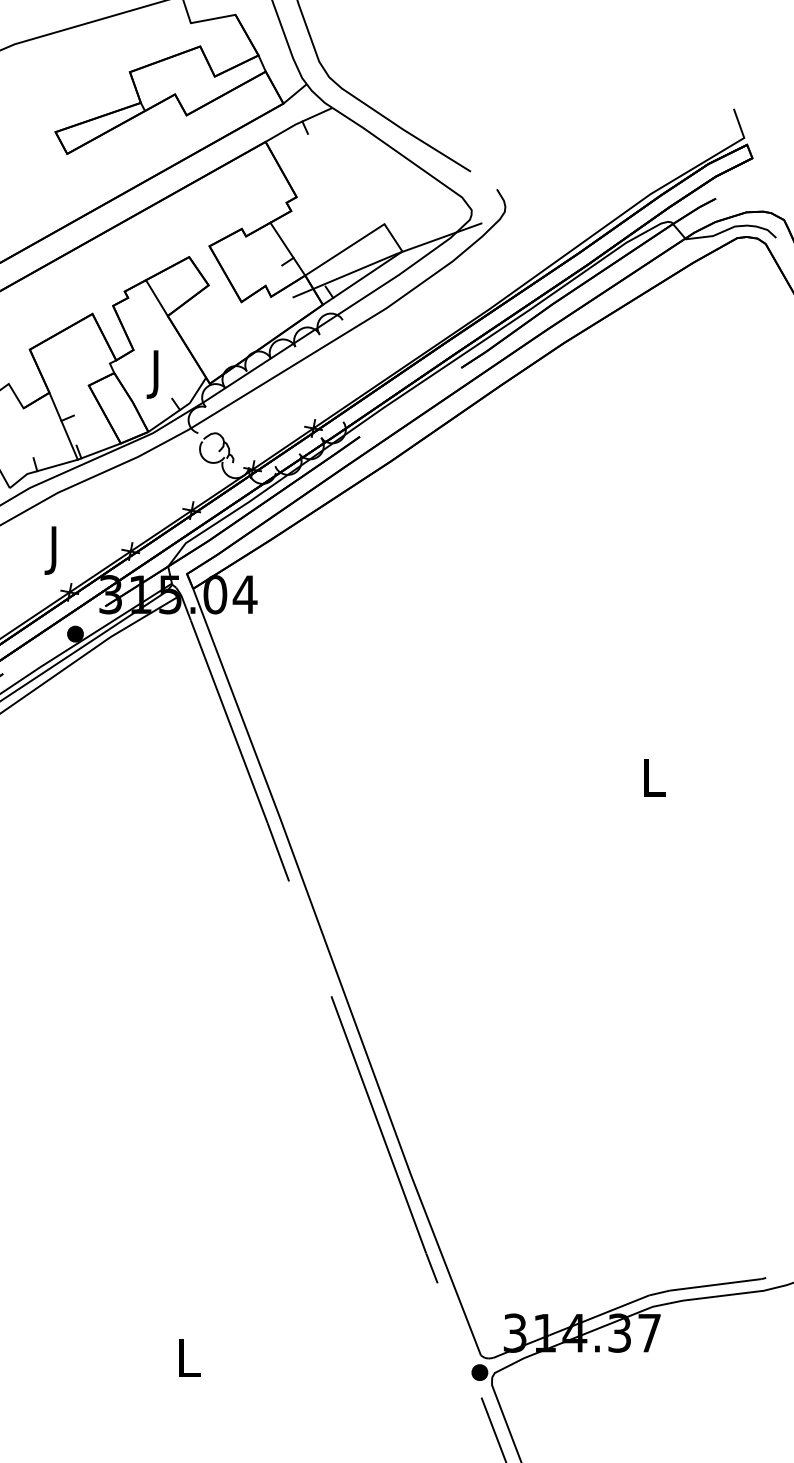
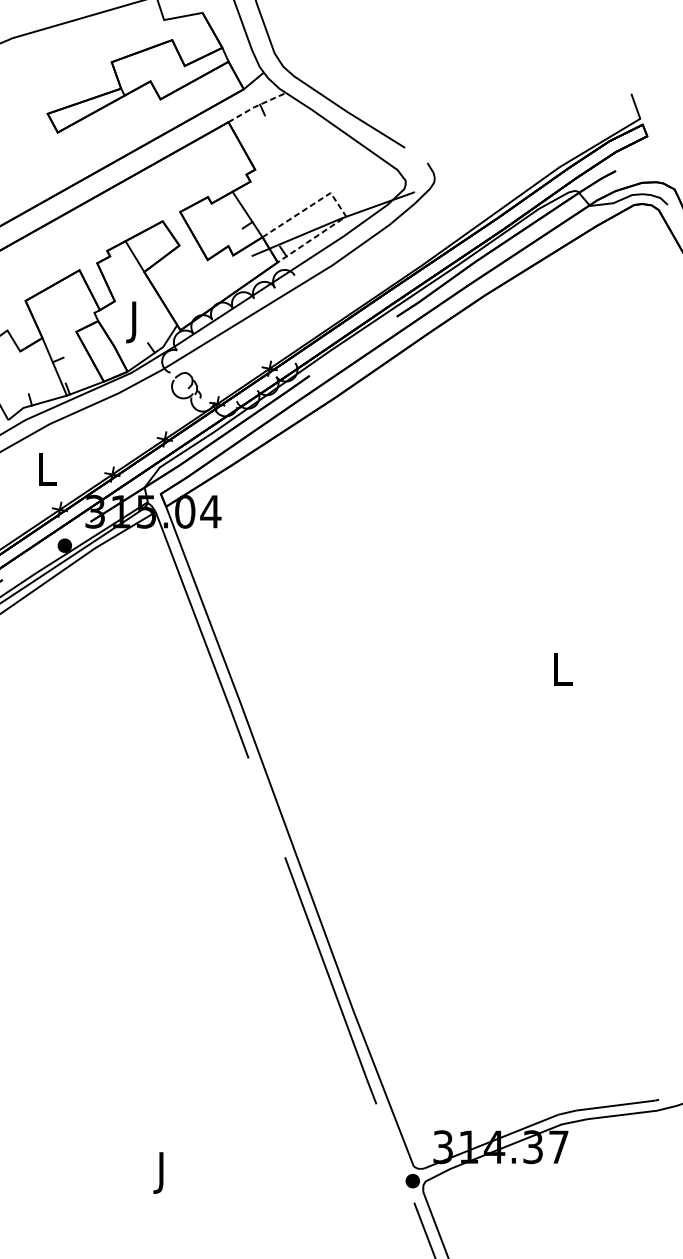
line: (298, 123) -> (256, 106), solid -> dashed
line: (393, 238) -> (338, 205), solid -> dashed
text: (55, 550) -> (47, 473), J -> L
text: (189, 1363) -> (162, 1173), L -> J

